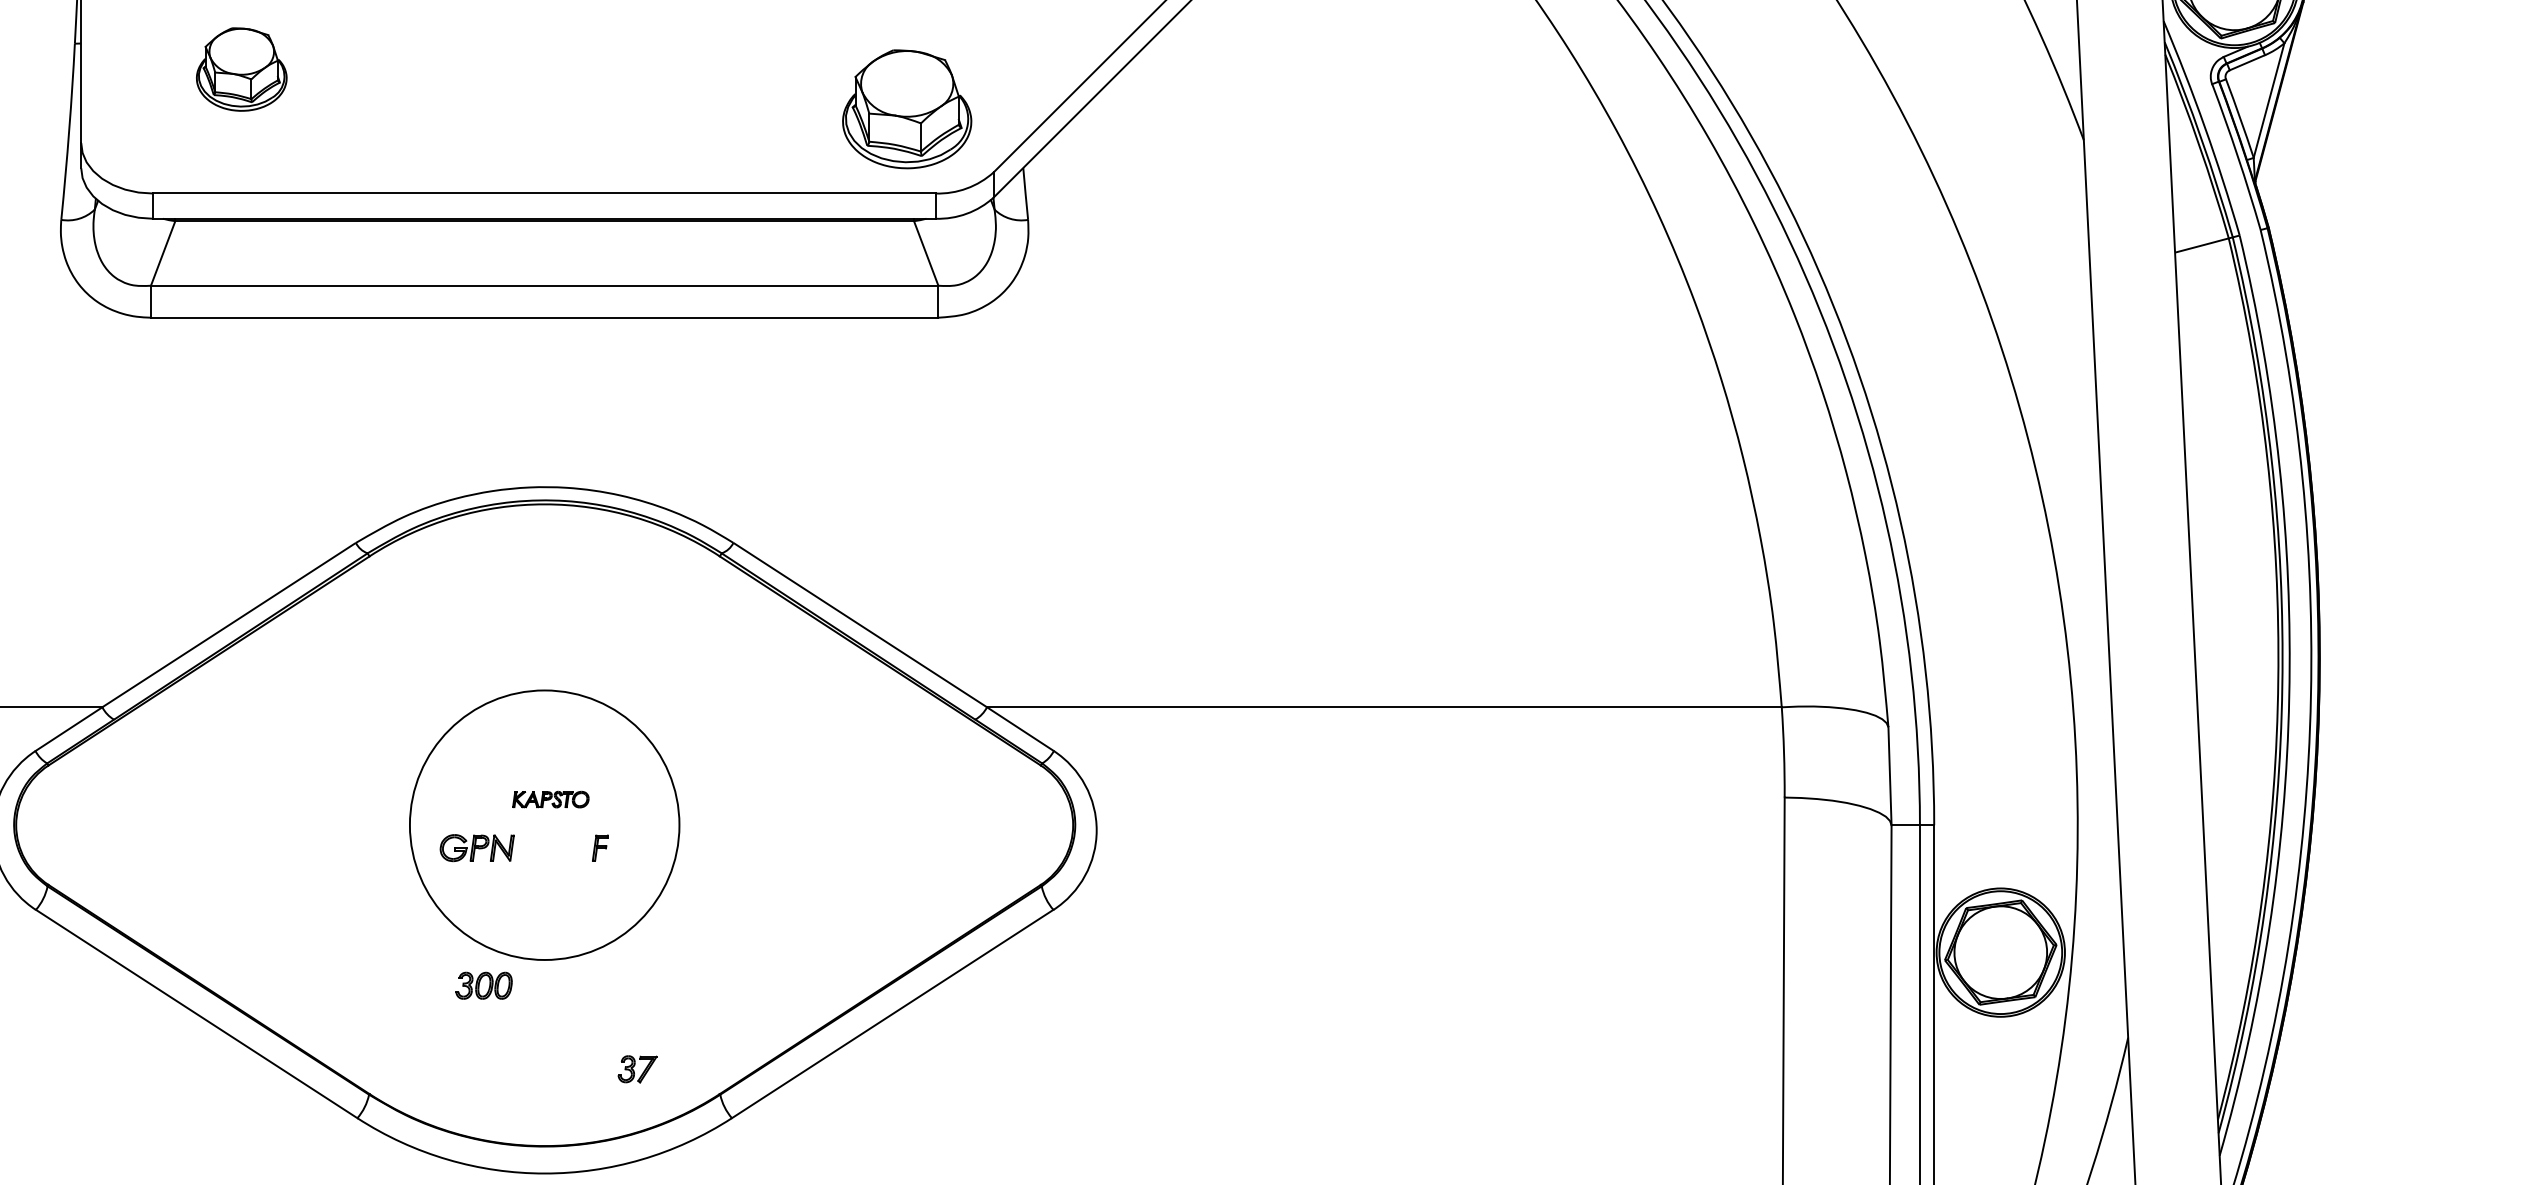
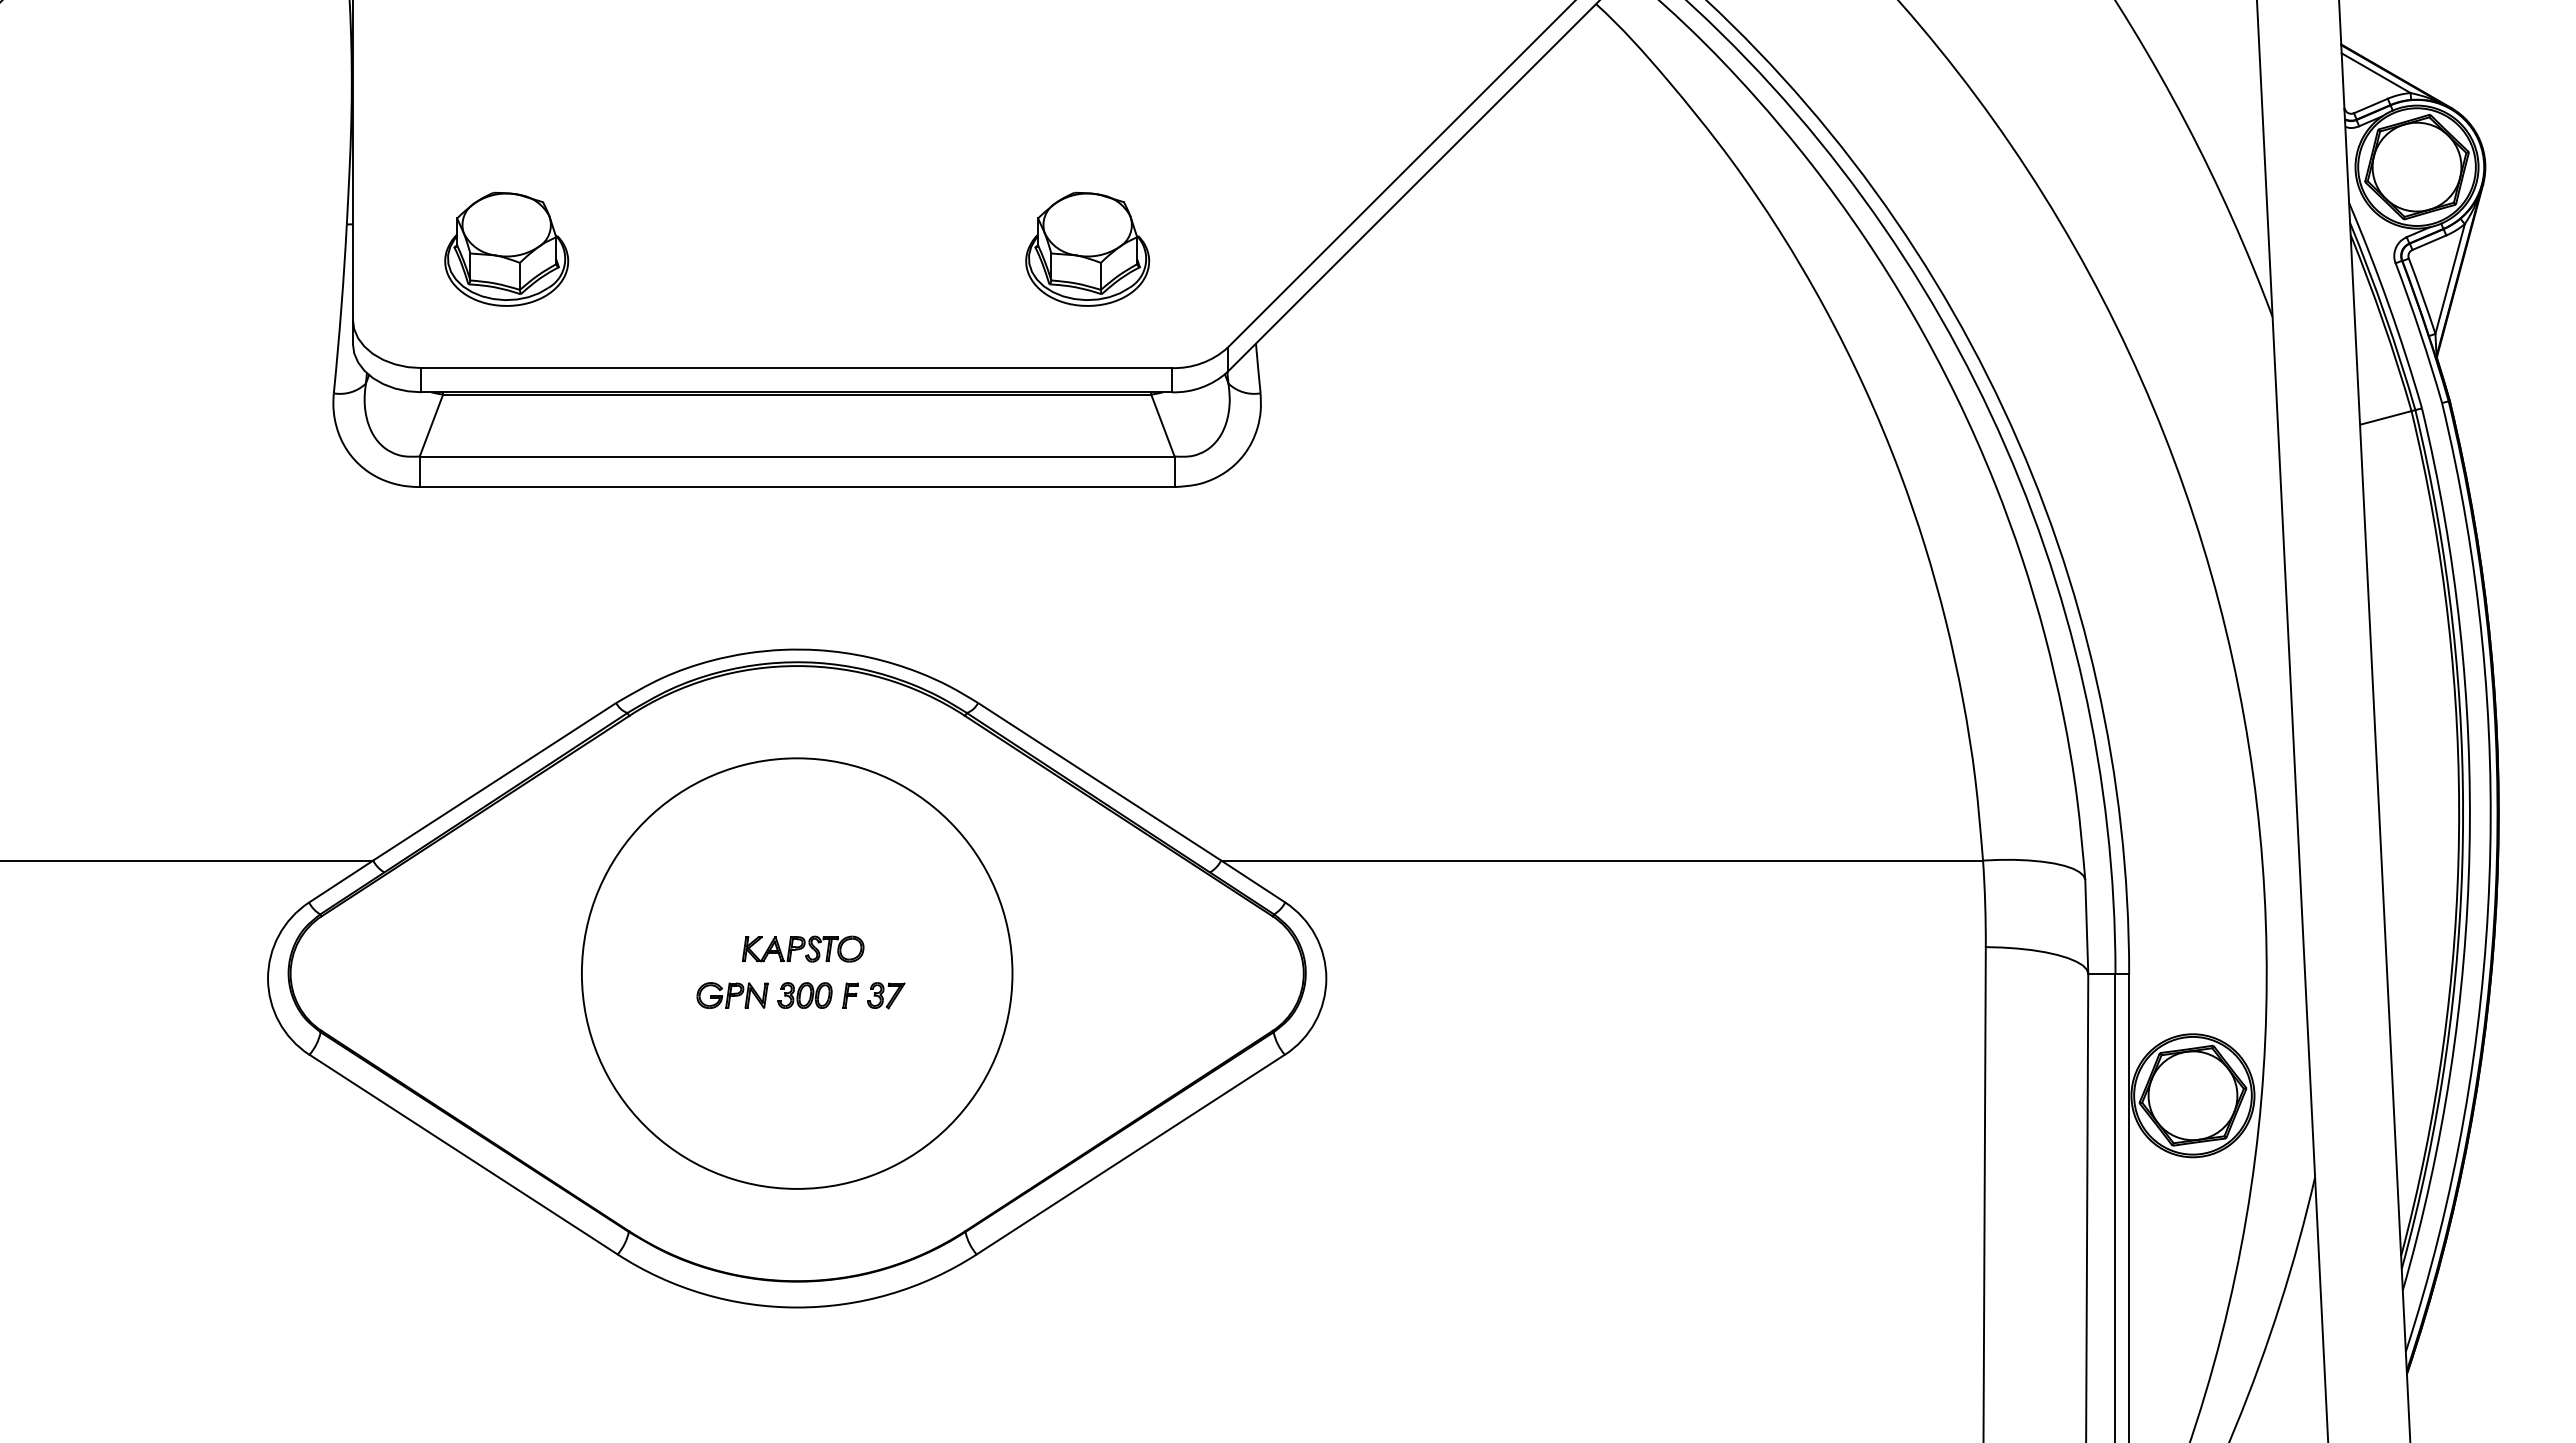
part: (241, 68) -> (506, 248), size x1.43
part: (907, 108) -> (1087, 248), moved
part: (550, 799) -> (802, 948), size x1.67
circle: (543, 825) -> (796, 973), size x1.67
part: (483, 985) -> (804, 995), moved
part: (637, 1069) -> (886, 995), moved

